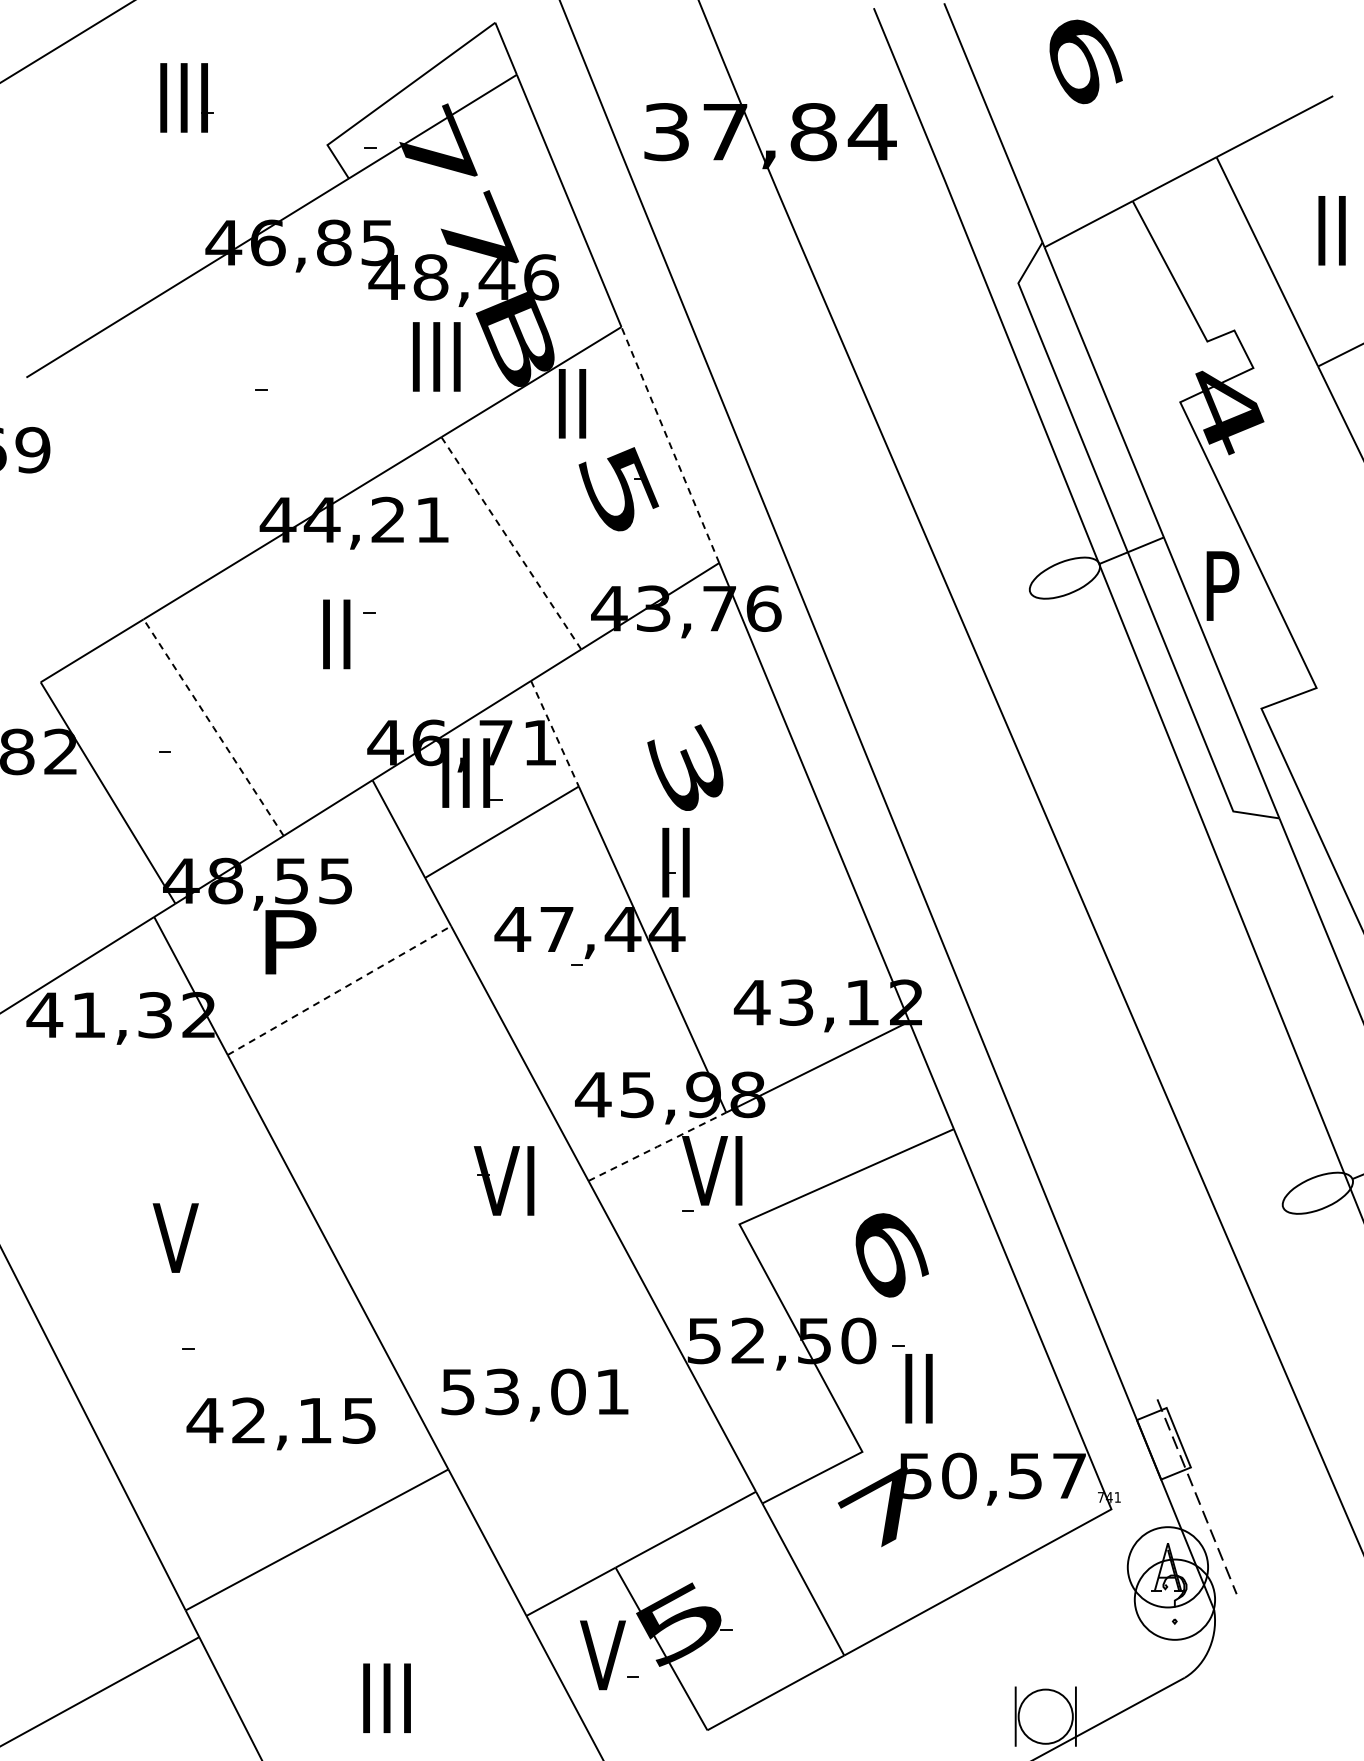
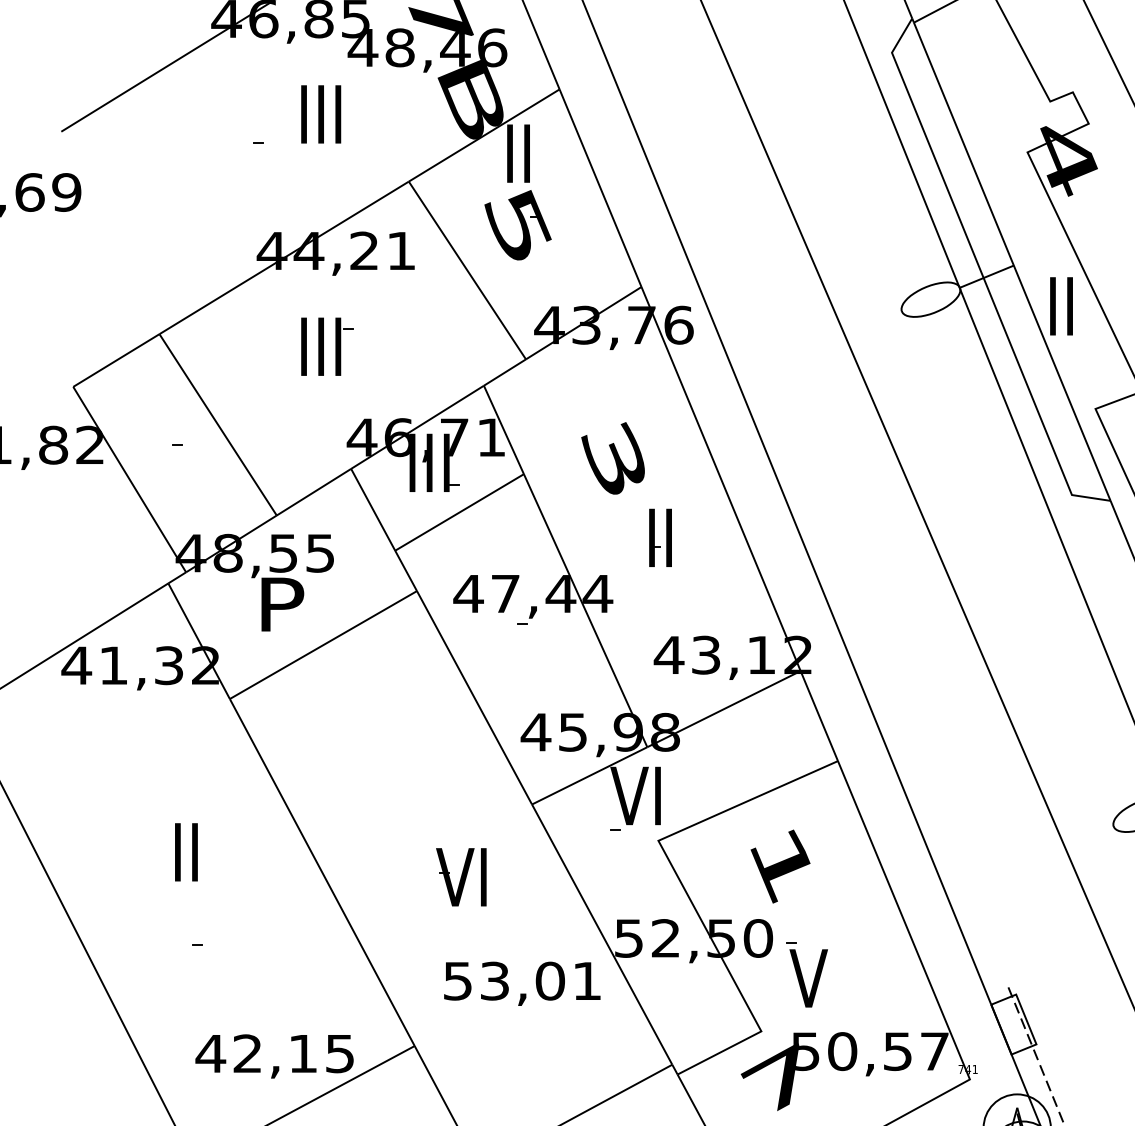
text: (436, 356) -> (320, 114), moved
line: (670, 445) -> (600, 188), dashed -> solid
part: (618, 489) -> (517, 225), moved
line: (511, 543) -> (467, 270), dashed -> solid
text: (1222, 585) -> (1062, 305), P -> II
text: (336, 634) -> (320, 346), II -> III
line: (213, 727) -> (217, 424), dashed -> solid
line: (554, 733) -> (503, 429), dashed -> solid
part: (675, 862) -> (660, 537), moved
line: (339, 990) -> (323, 644), dashed -> solid
line: (657, 1146) -> (589, 775), dashed -> solid
part: (504, 1180) -> (461, 876), moved
text: (175, 1237) -> (186, 851), V -> II
text: (888, 1255) -> (783, 866), 6 -> 1
text: (918, 1388) -> (808, 978), II -> V
text: (534, 1394) -> (521, 983), moved
text: (280, 1423) -> (274, 1056), moved

